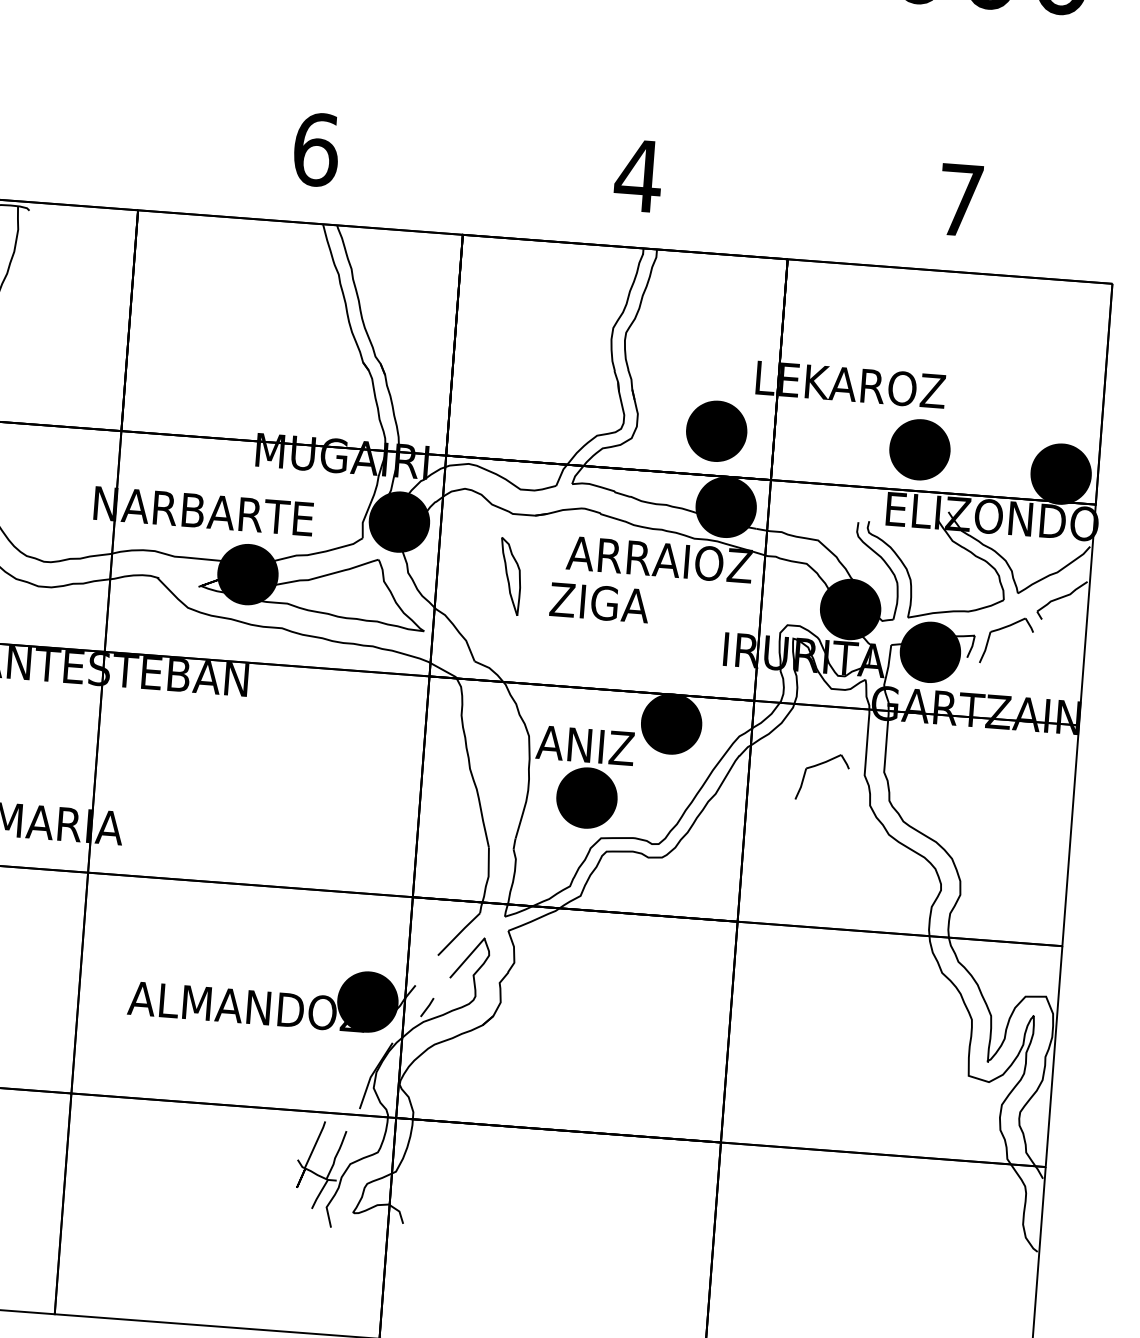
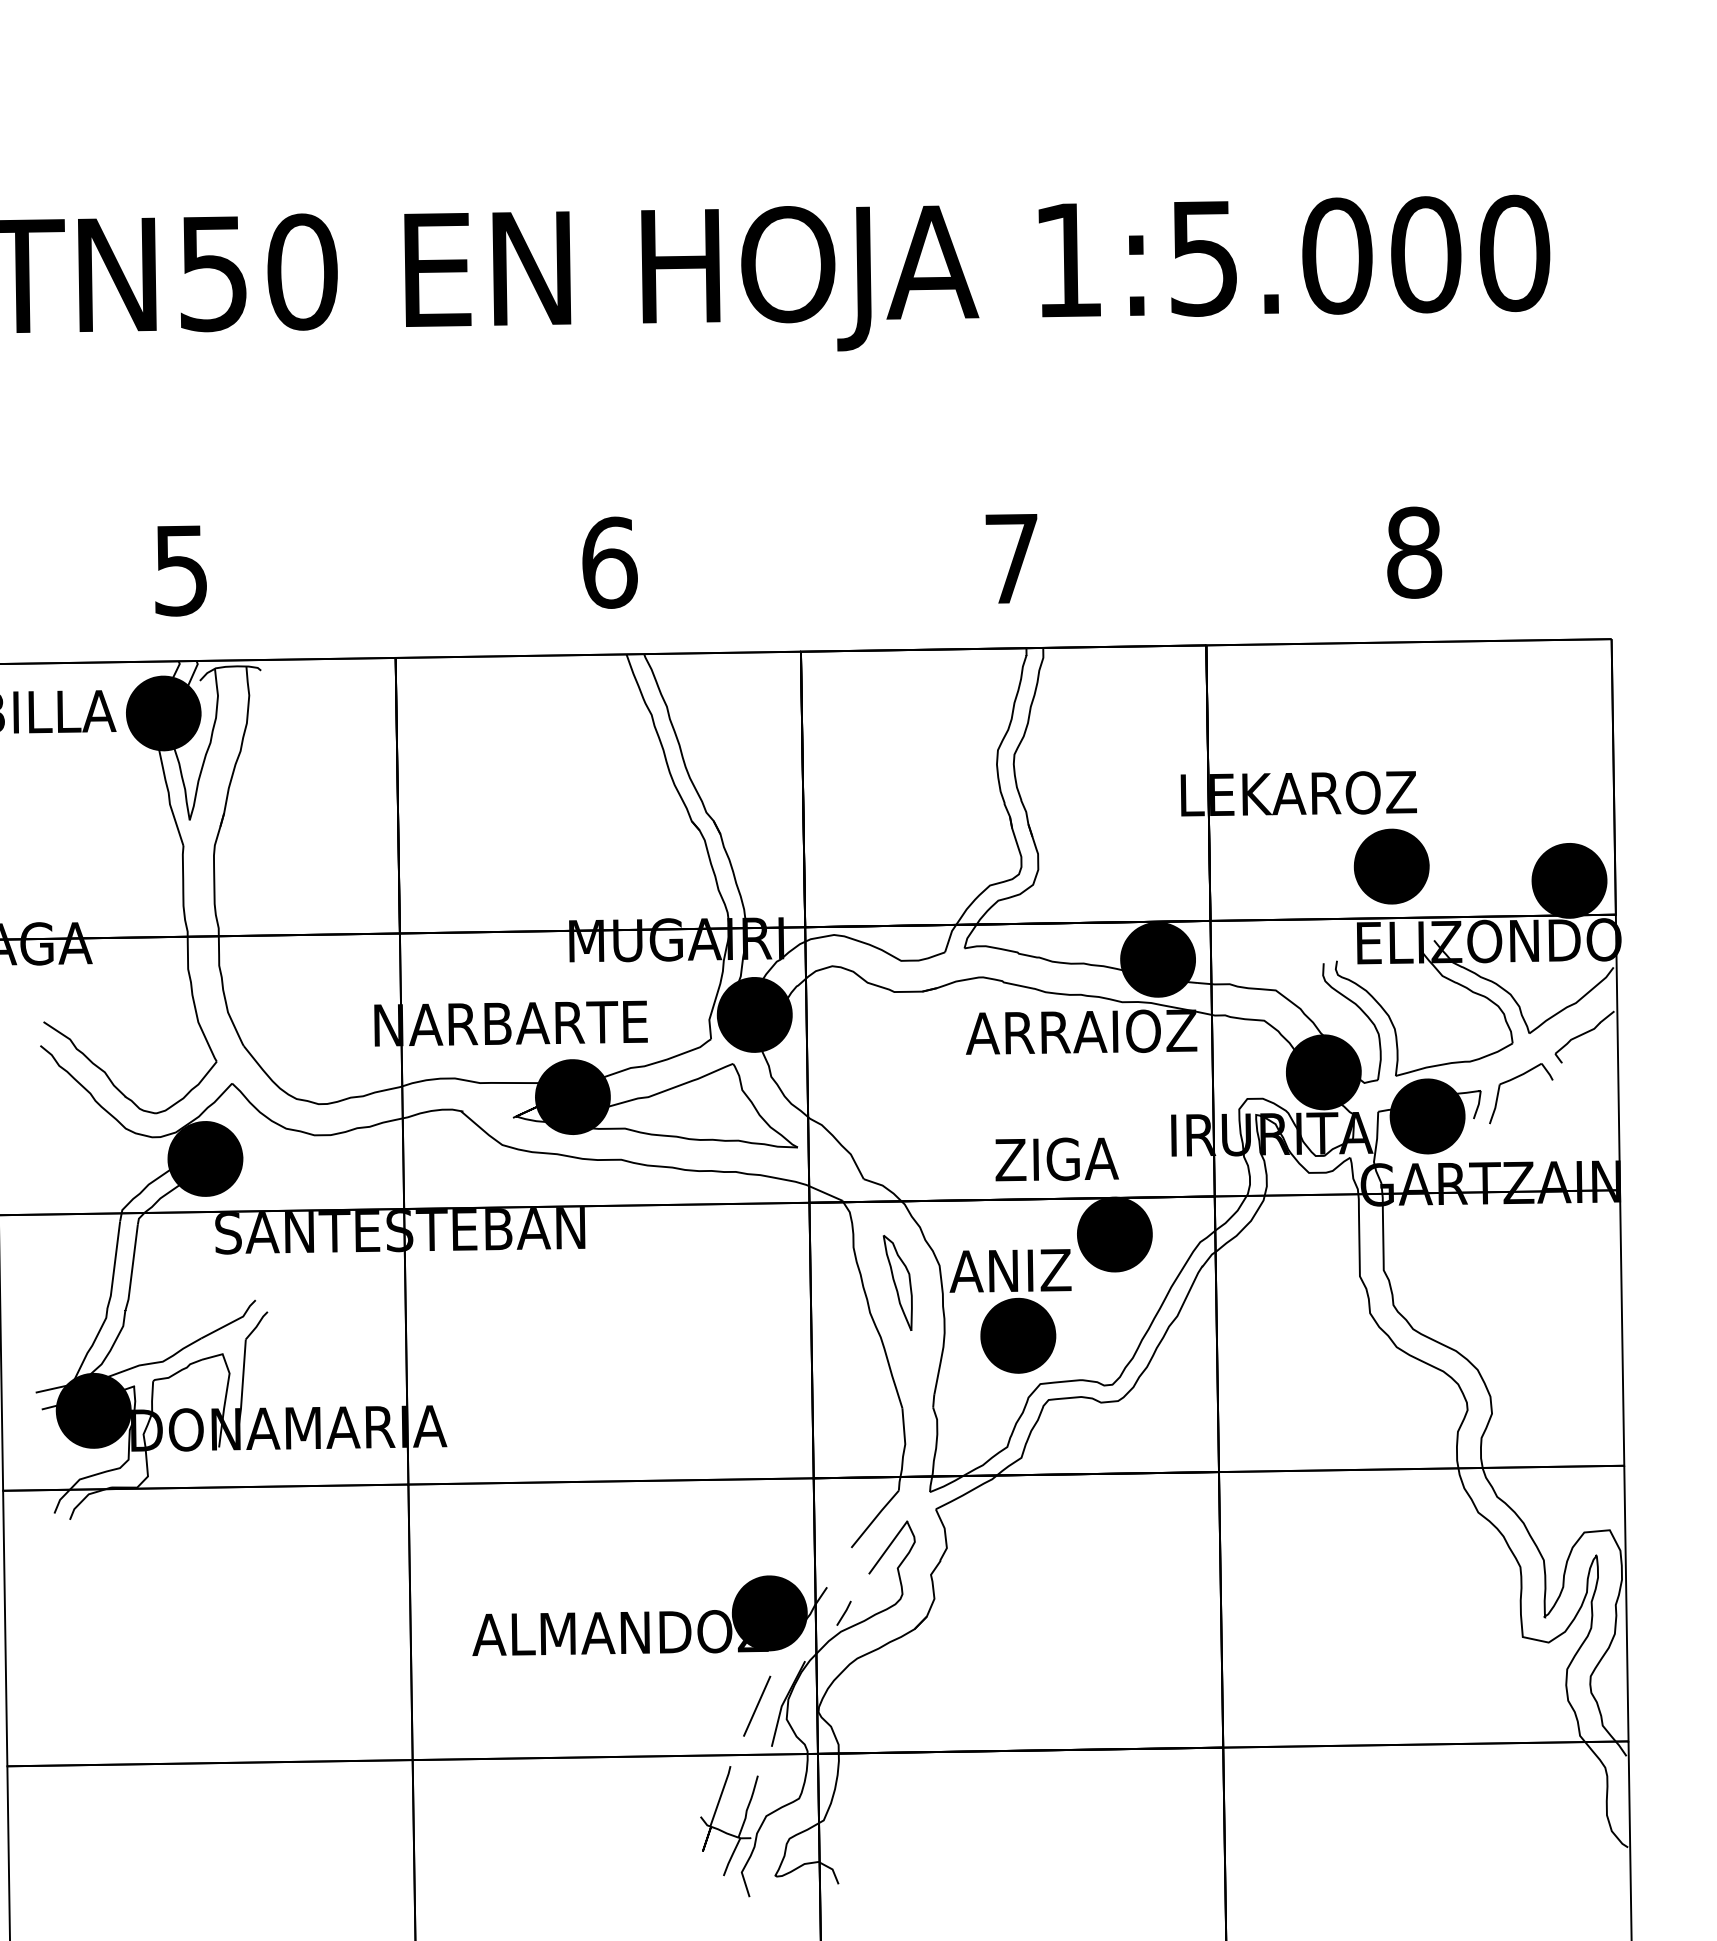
text: (638, 175) -> (1012, 558), 4 -> 7
text: (961, 200) -> (1414, 552), 7 -> 8
part: (716, 431) -> (1137, 866), removed
part: (509, 576) -> (897, 1282), moved
text: (599, 602) -> (1056, 1159), moved
part: (818, 765) -> (1301, 1269), removed
line: (351, 1074) -> (757, 1705), added

